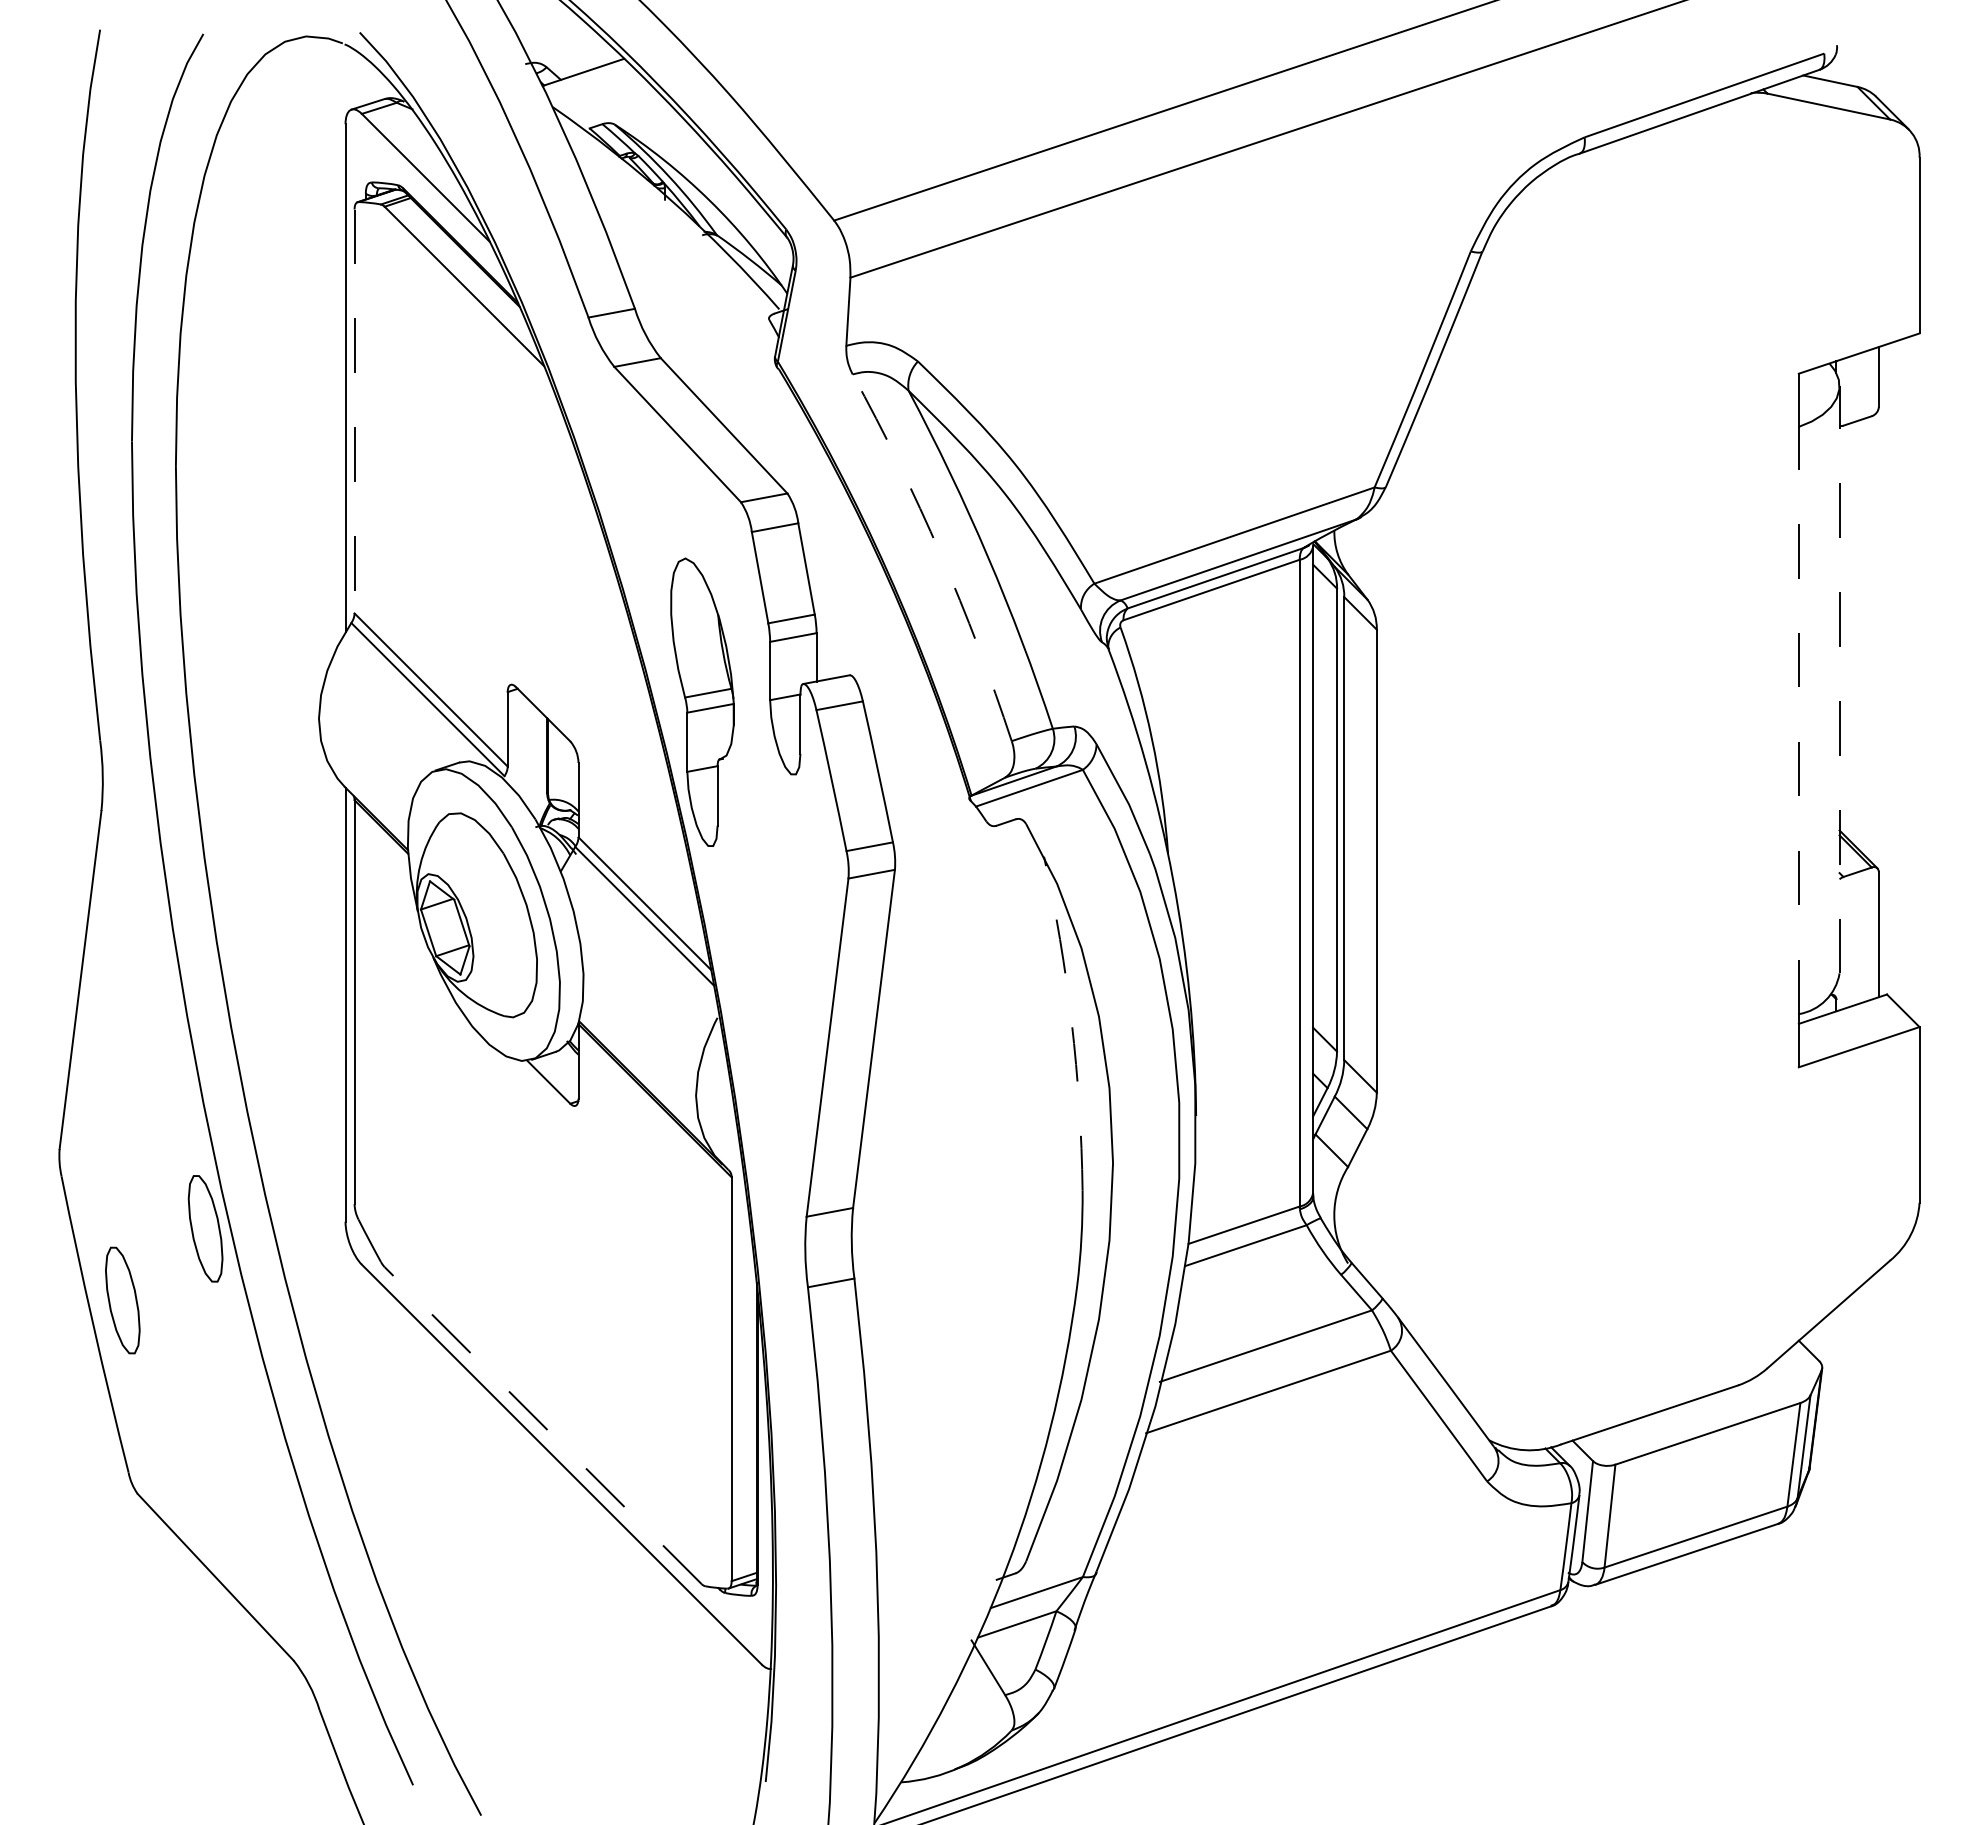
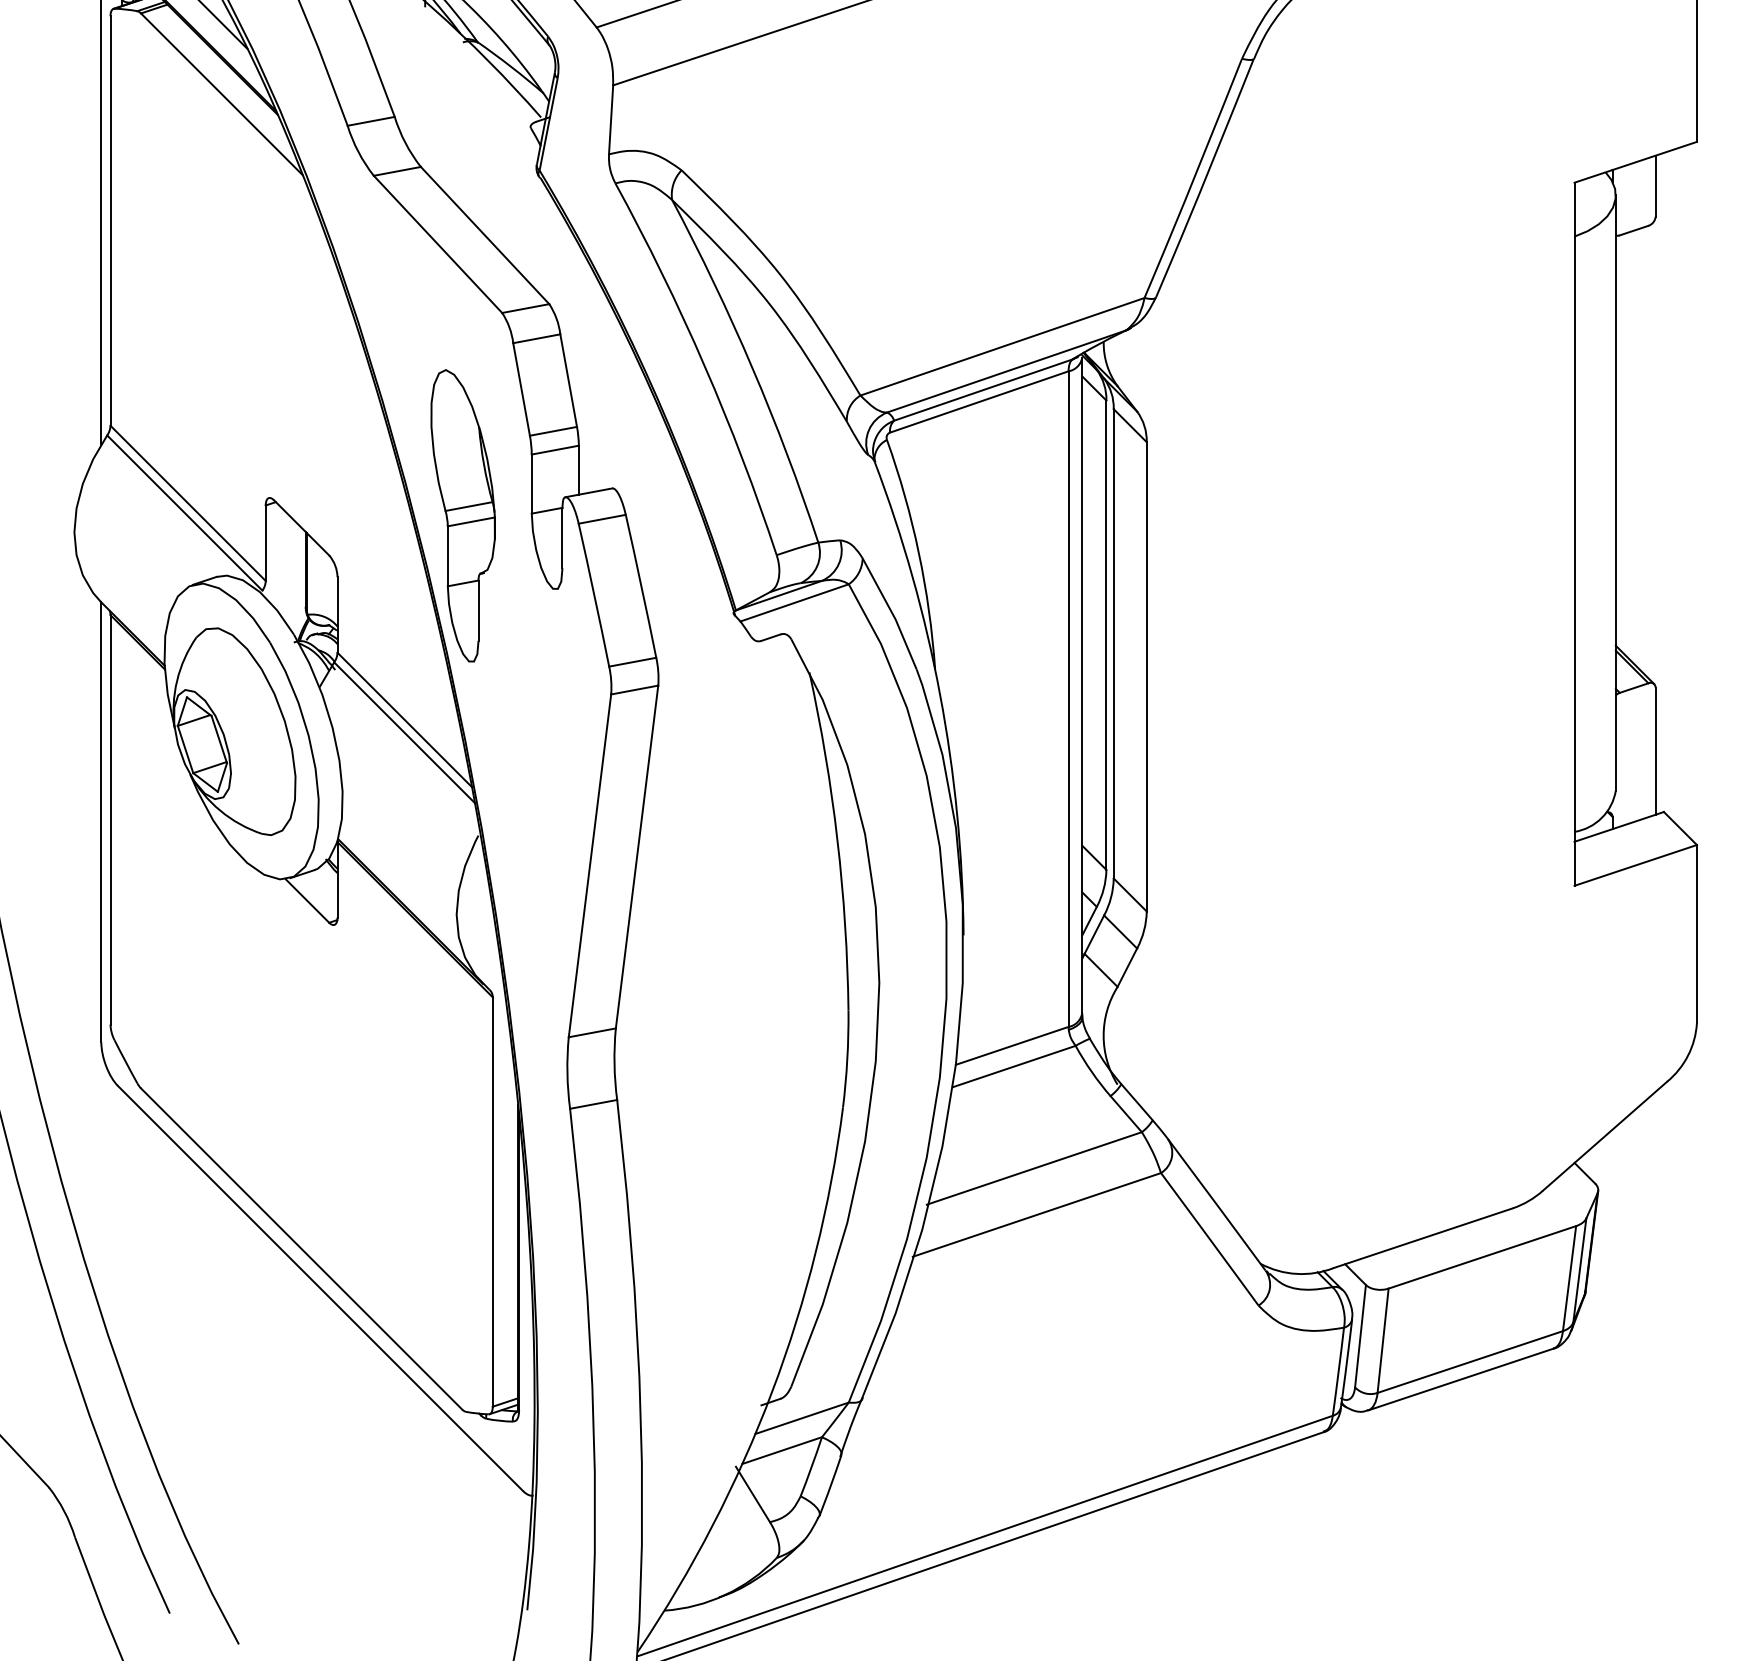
line: (354, 411) -> (110, 221), dashed -> solid
arc: (940, 554) -> (704, 365), dashed -> solid
line: (1839, 679) -> (1615, 492), dashed -> solid
line: (1798, 720) -> (1574, 534), dashed -> solid
arc: (1071, 1022) -> (837, 840), dashed -> solid
line: (542, 1425) -> (301, 1248), dashed -> solid

